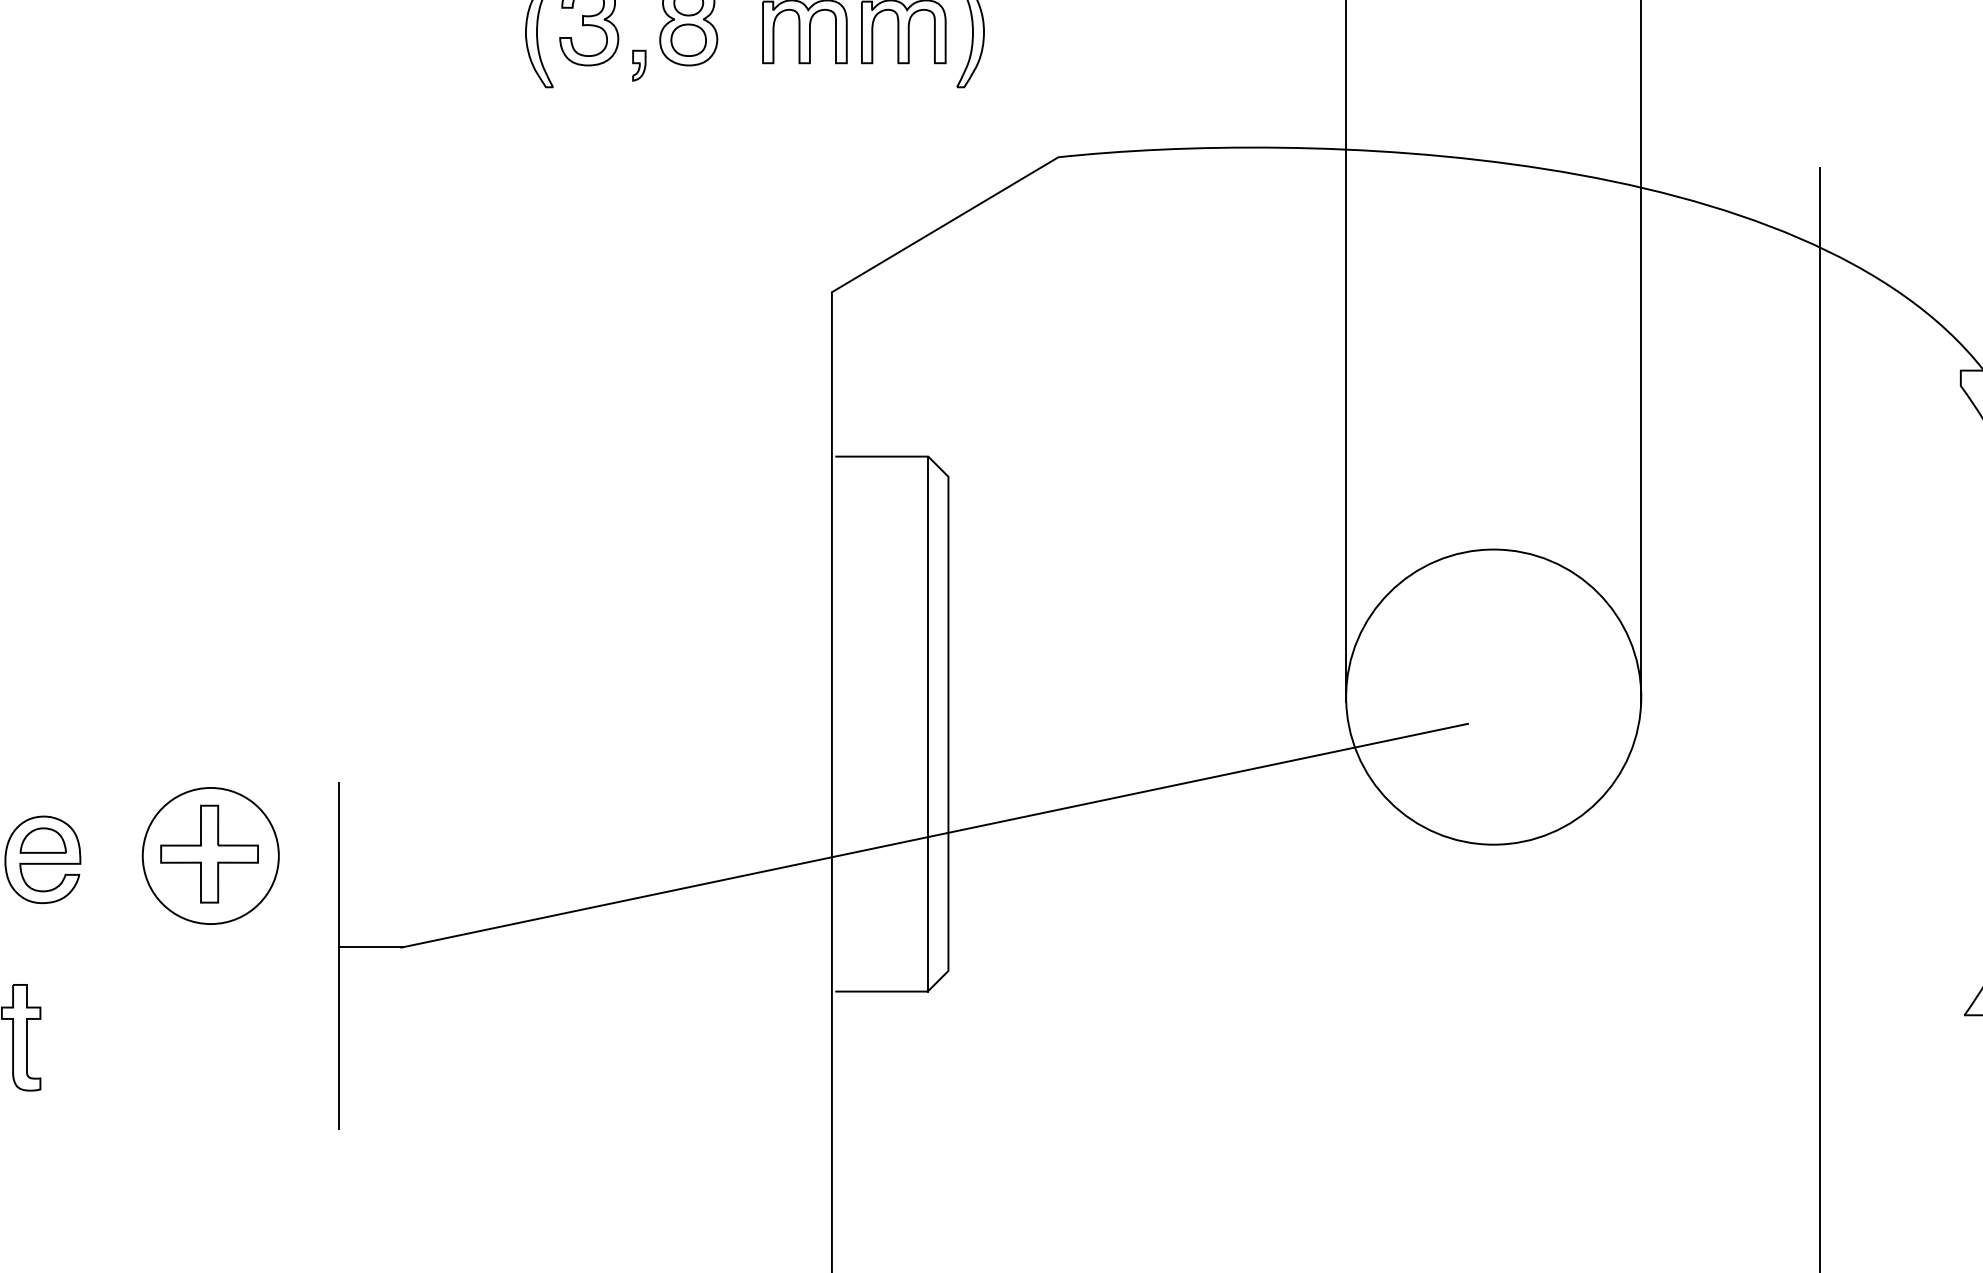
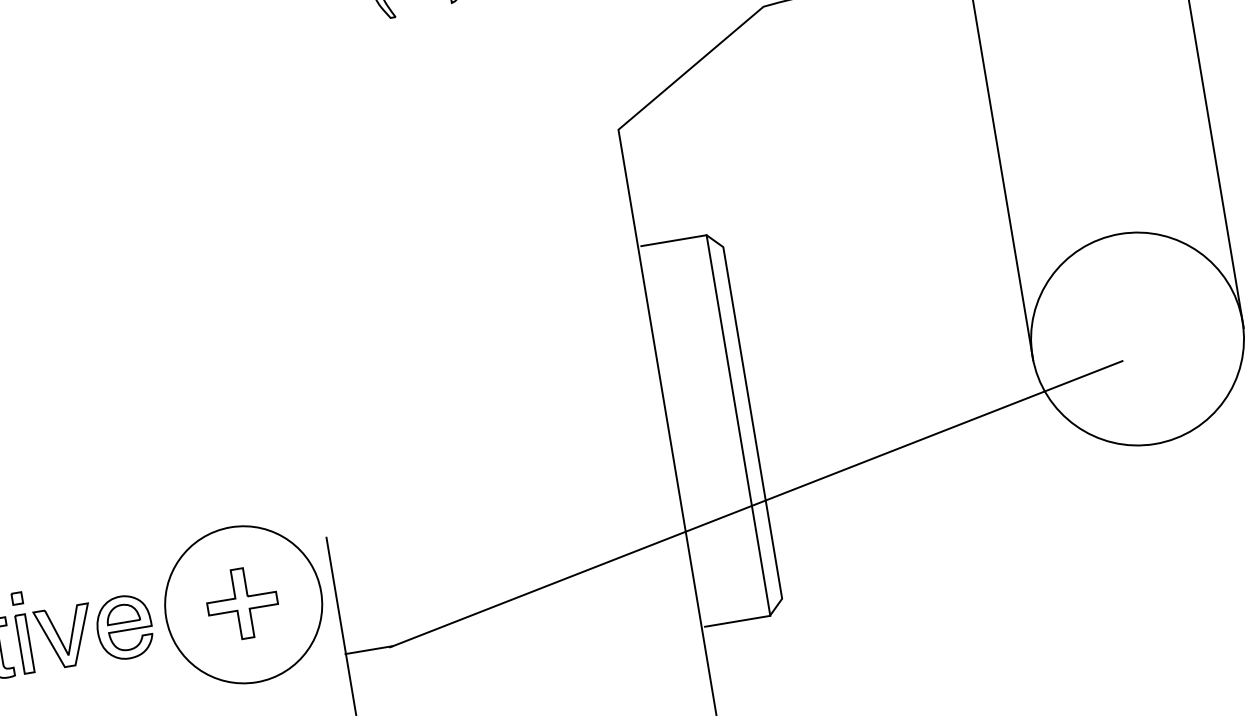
circle: (210, 855) -> (243, 604), size x1.6

